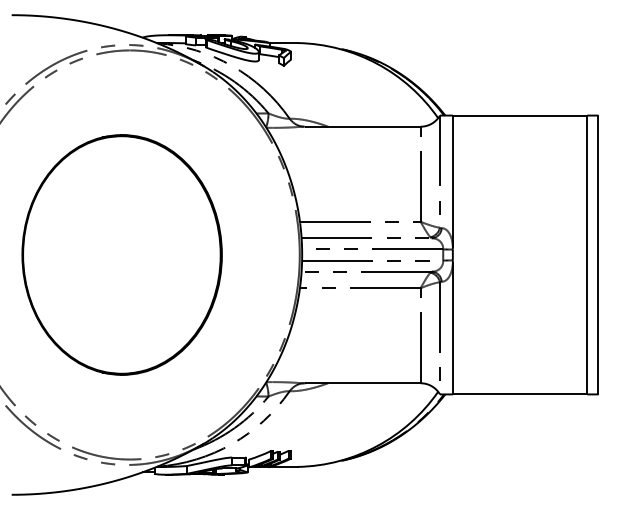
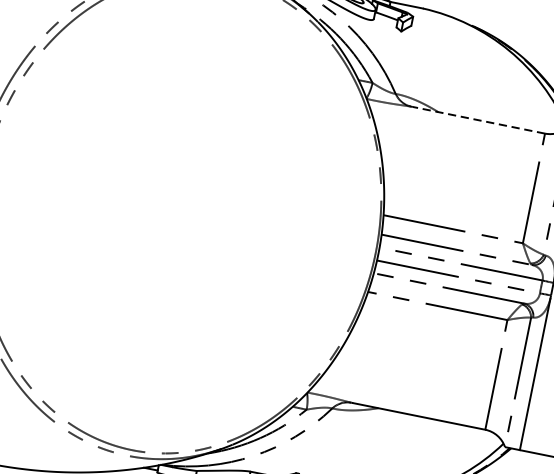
line: (362, 126) -> (477, 119), solid -> dashed
part: (121, 254) -> (169, 211), removed

